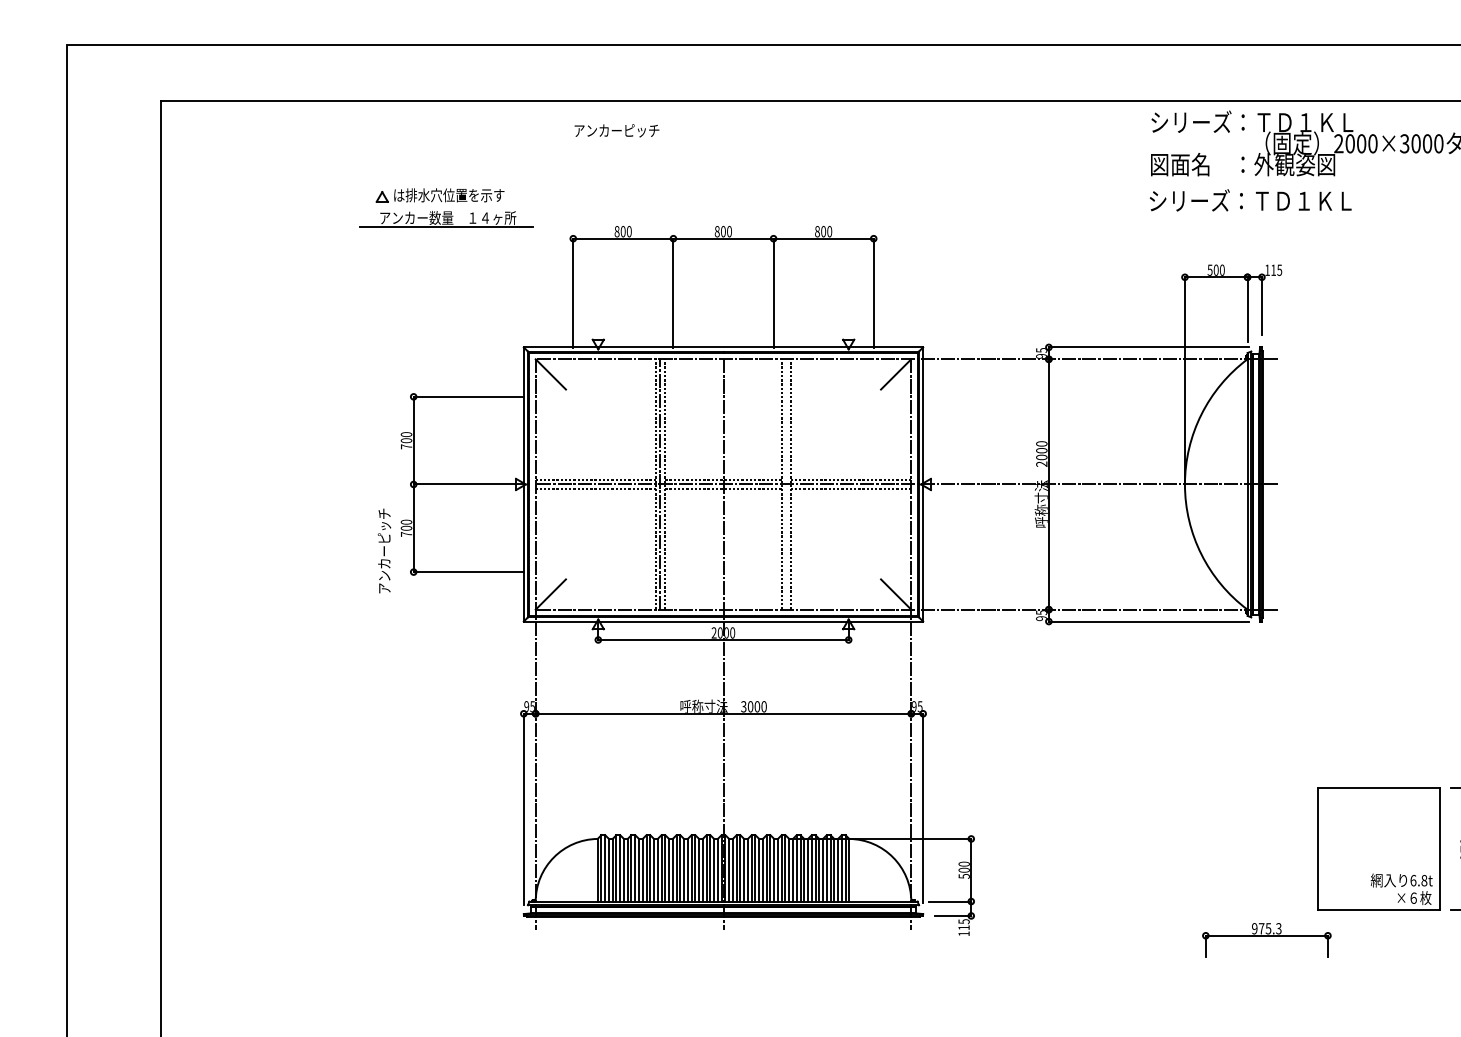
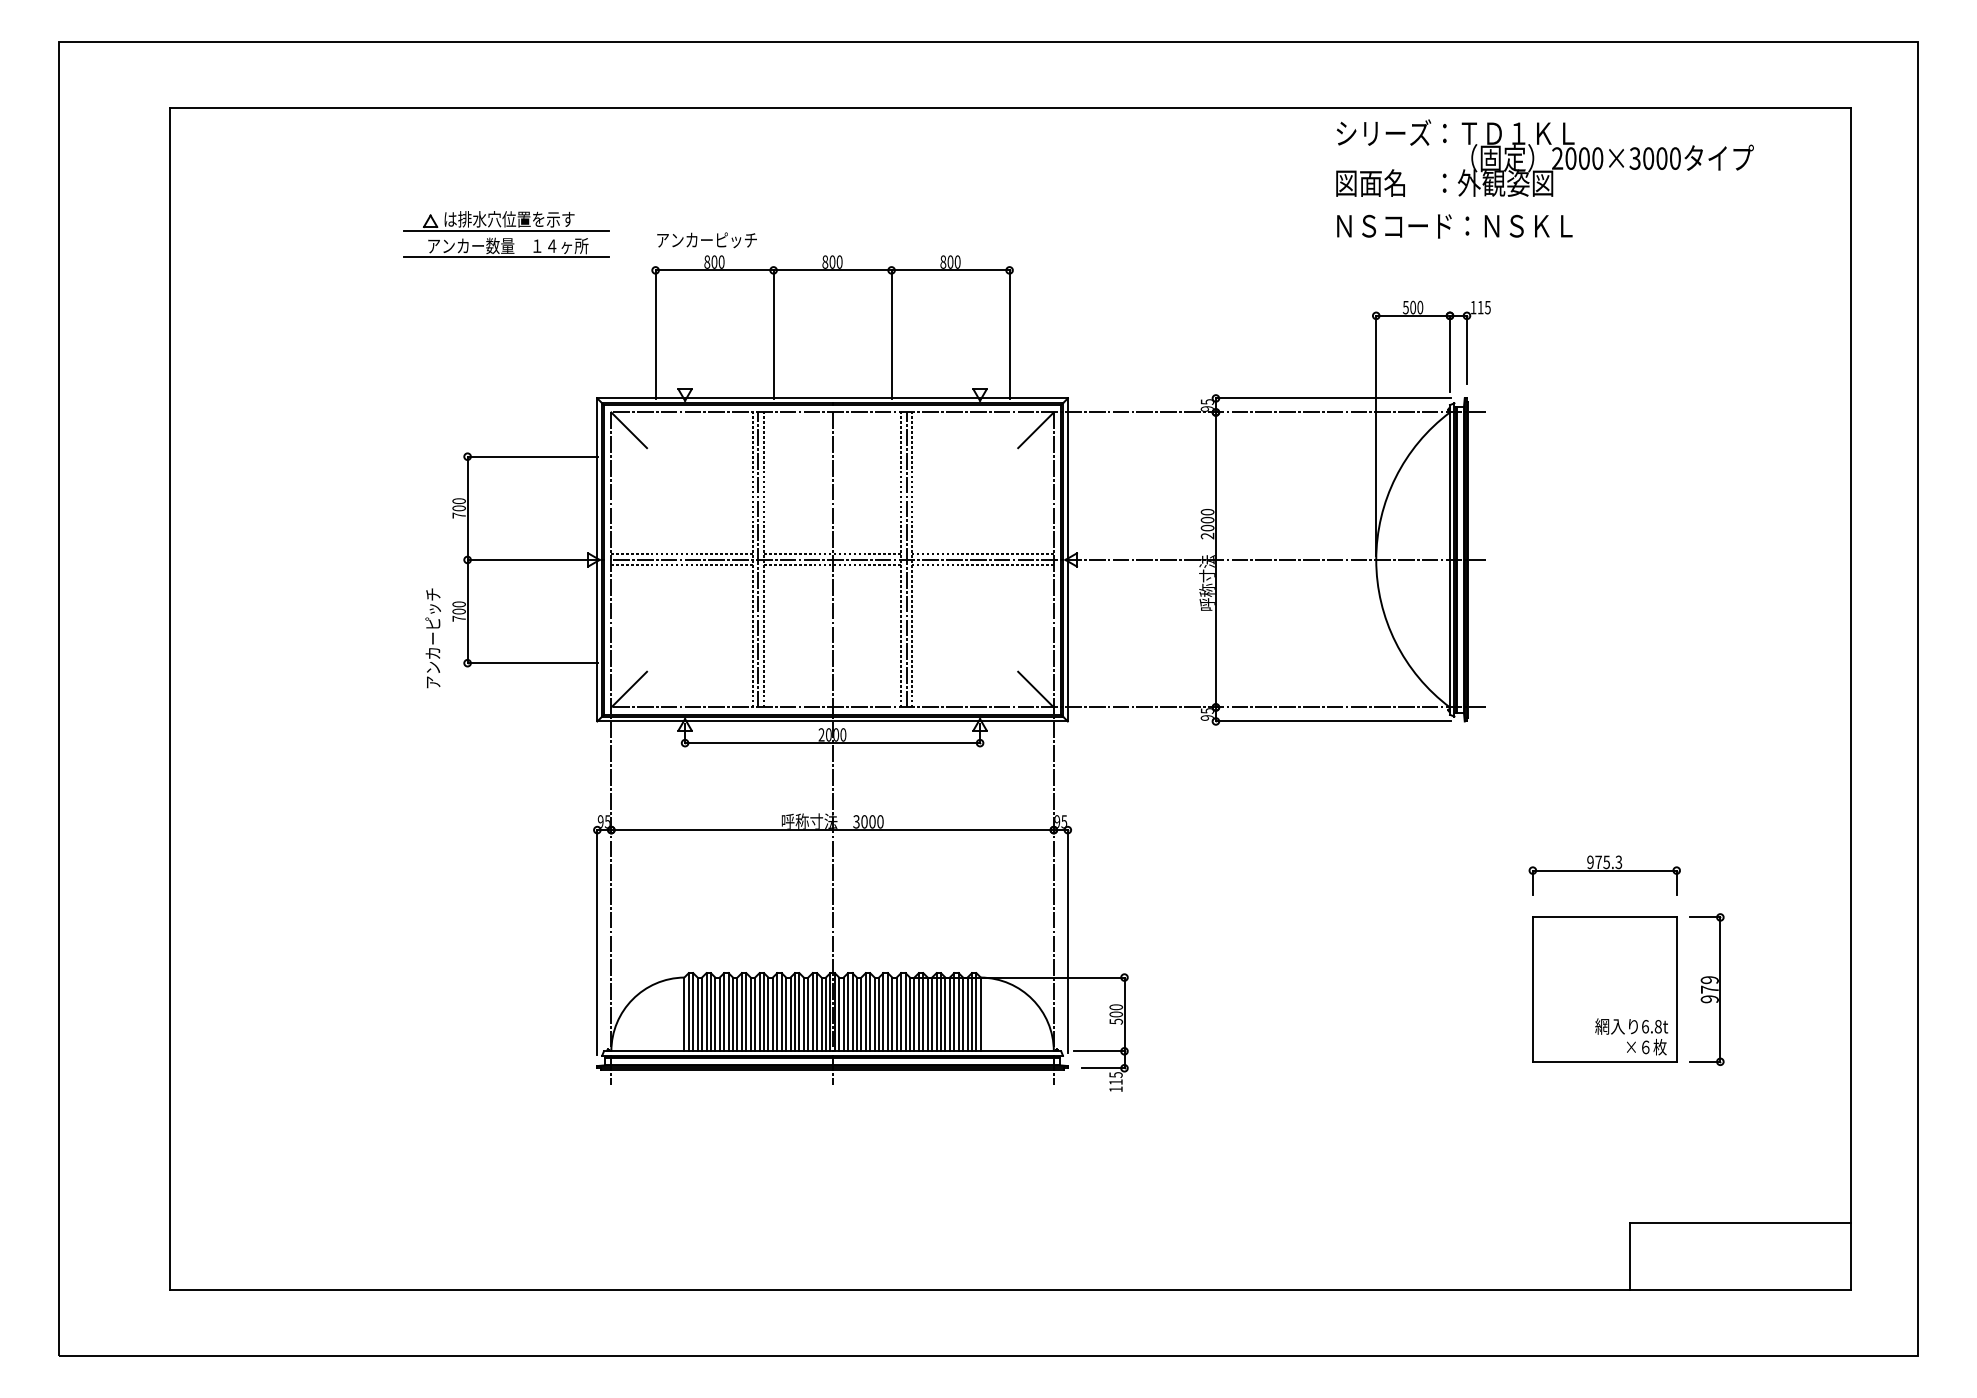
text: (616, 130) -> (706, 240), moved
text: (1230, 200) -> (1429, 225), シリーズ：ＴＤ１ＫＬ -> ＮＳコード：ＮＳＫＬ
line: (445, 205) -> (505, 231), added
line: (786, 484) -> (906, 559), added
part: (1266, 939) -> (1604, 875), moved

